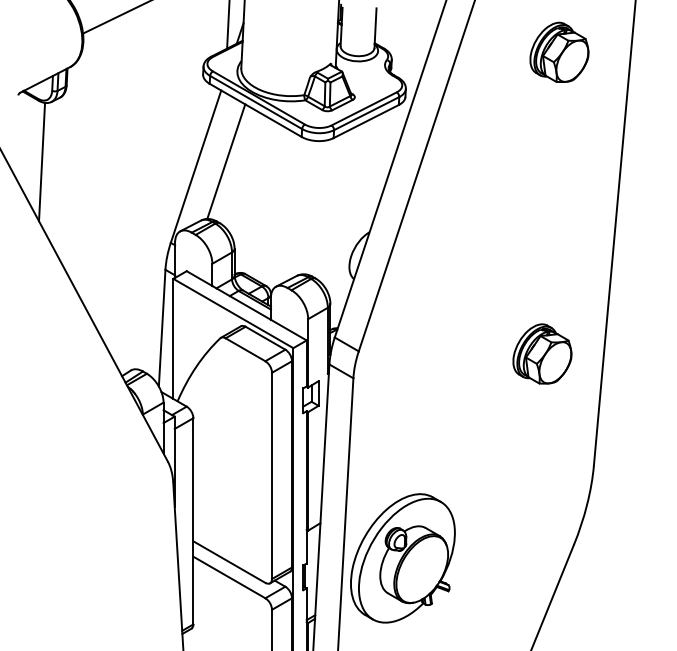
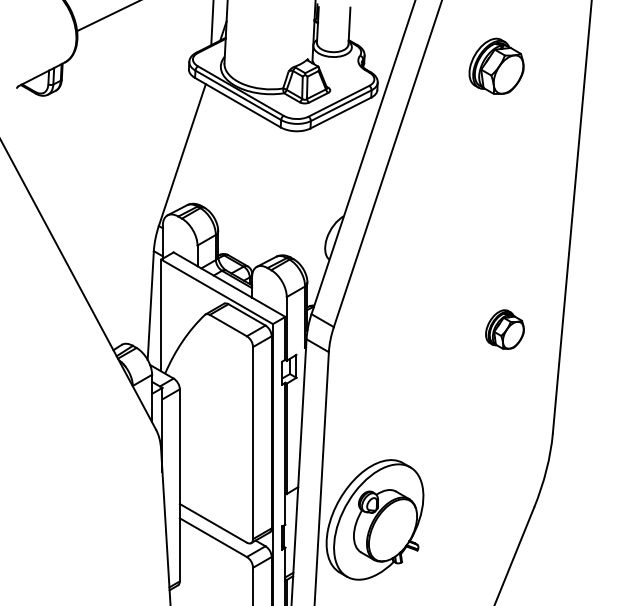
part: (559, 51) -> (496, 65), moved
line: (42, 161) -> (39, 150), removed
line: (226, 161) -> (210, 150), removed
part: (542, 353) -> (504, 329), size x0.7

